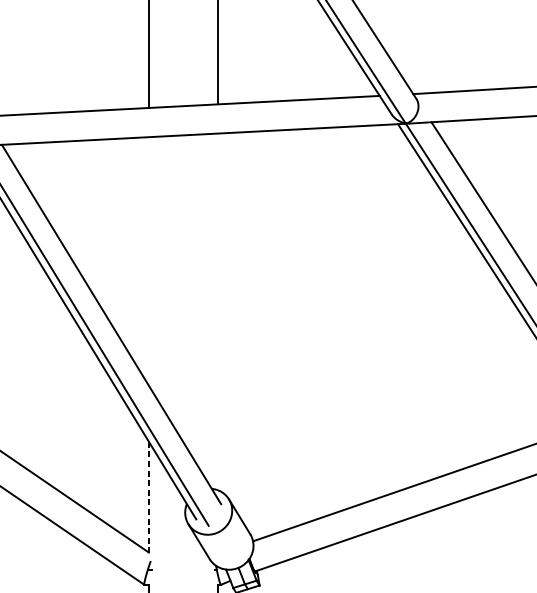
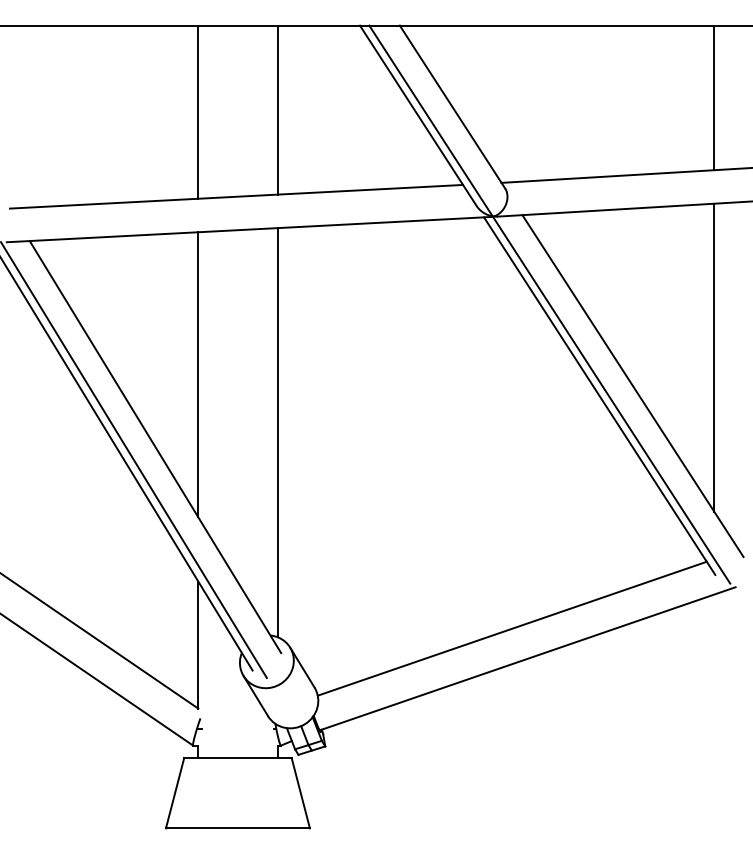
line: (149, 261) -> (198, 374), added
line: (217, 311) -> (277, 432), added
line: (149, 497) -> (198, 645), dashed -> solid

